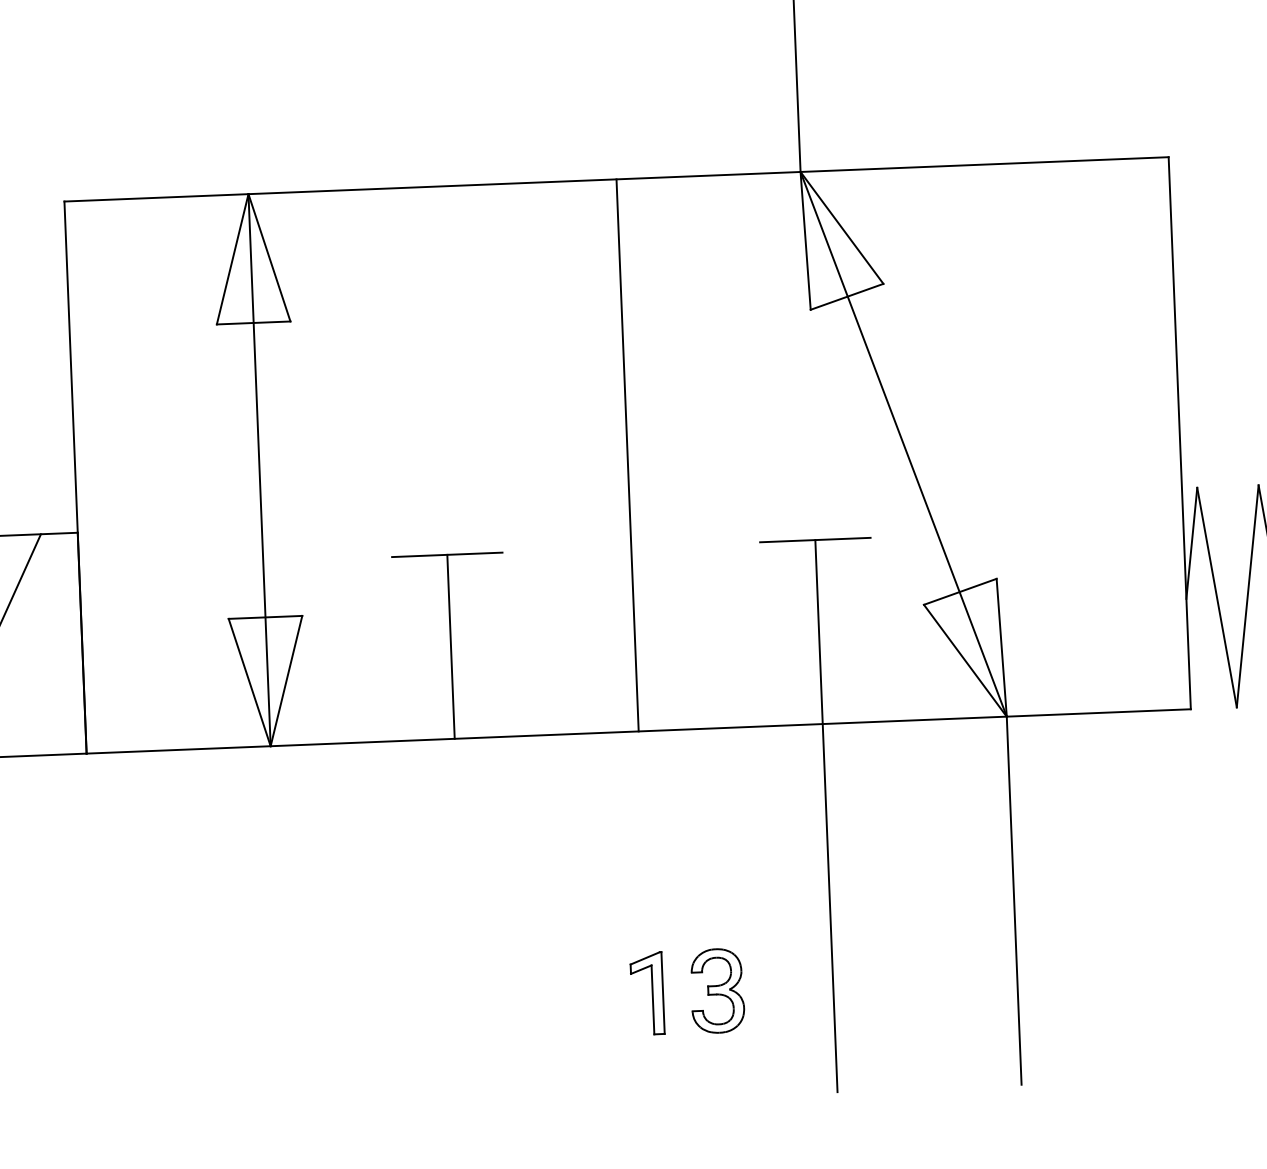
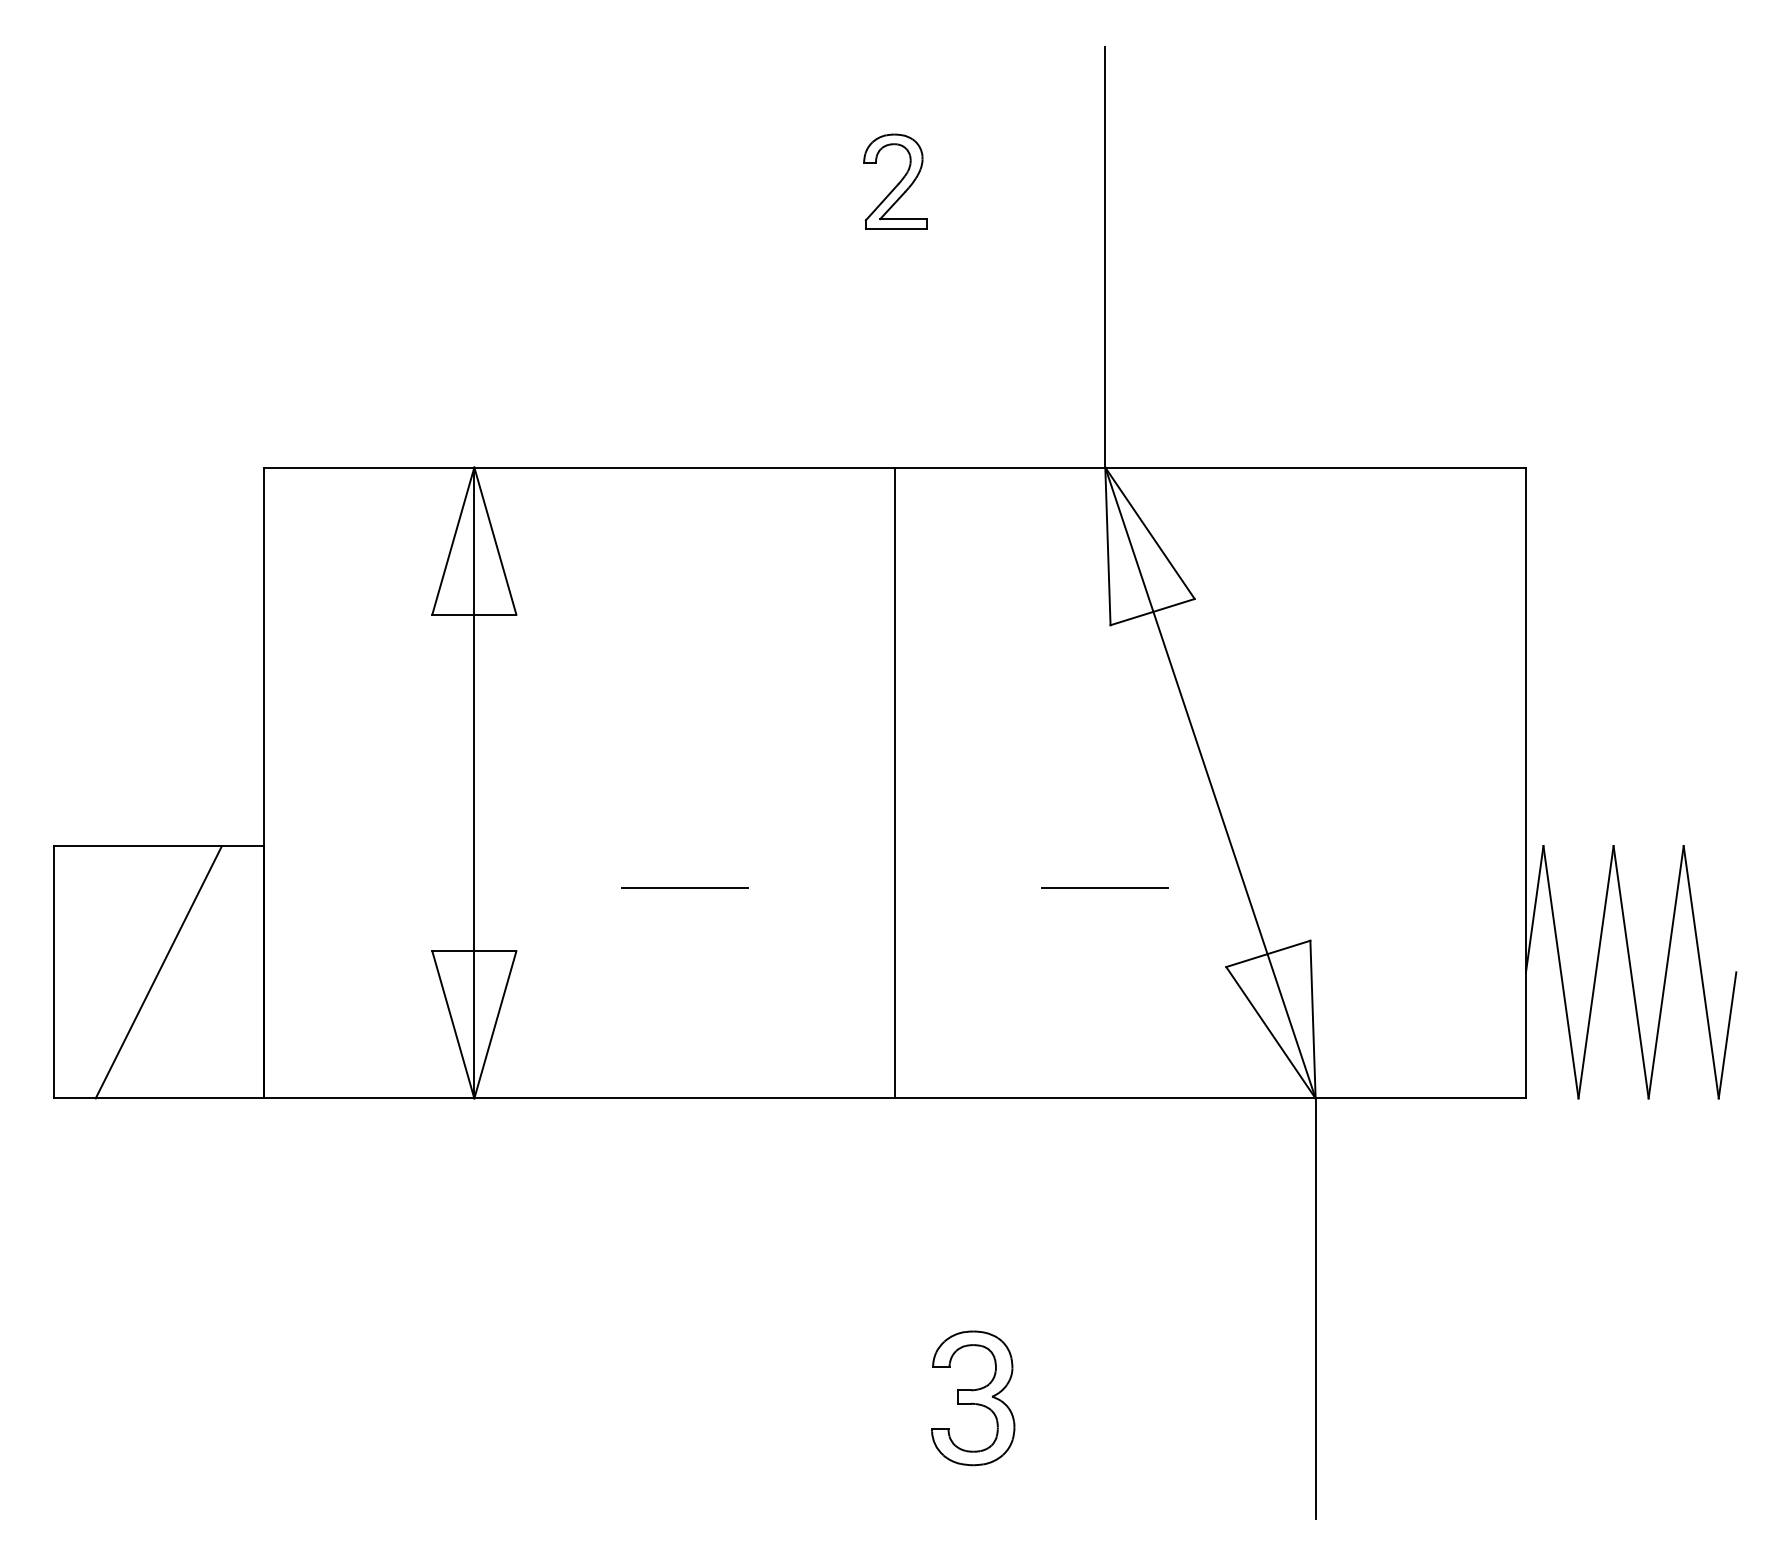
line: (450, 647) -> (684, 993), removed
line: (826, 815) -> (1105, 1203), removed
part: (717, 990) -> (972, 1397), size x1.4
part: (647, 993) -> (892, 1397), removed

